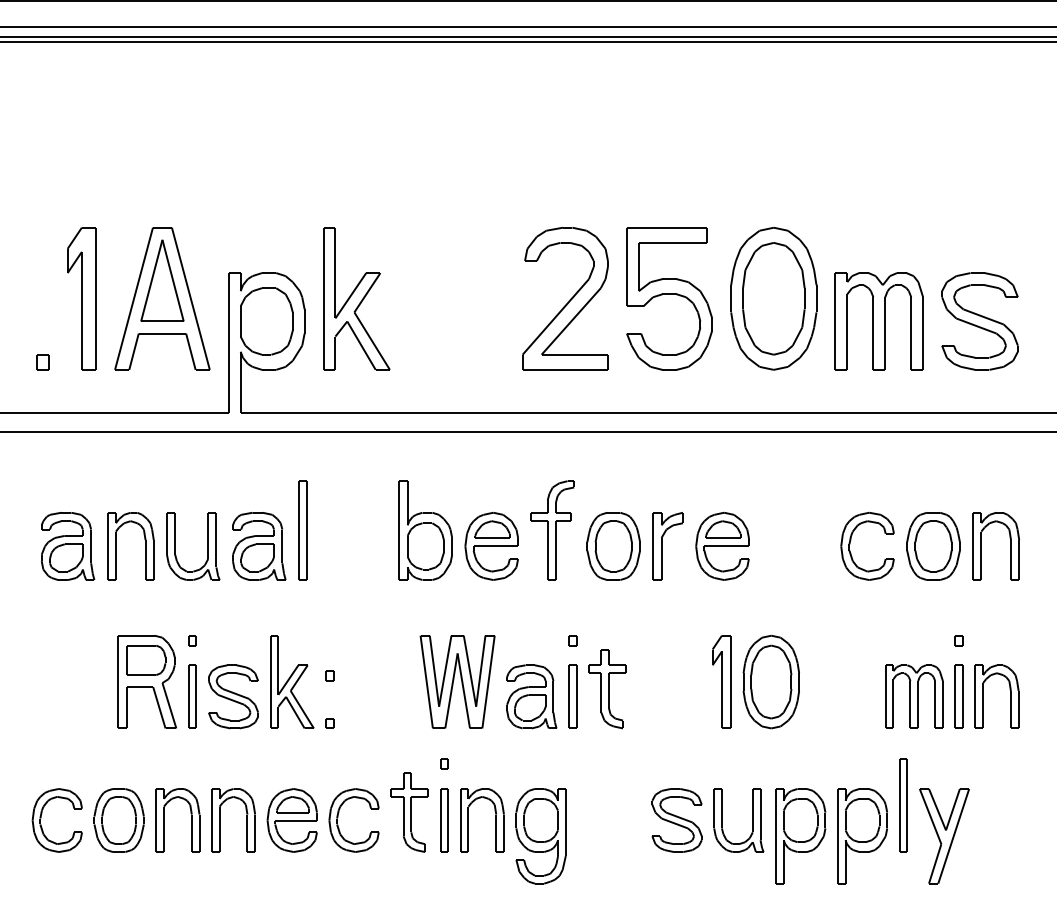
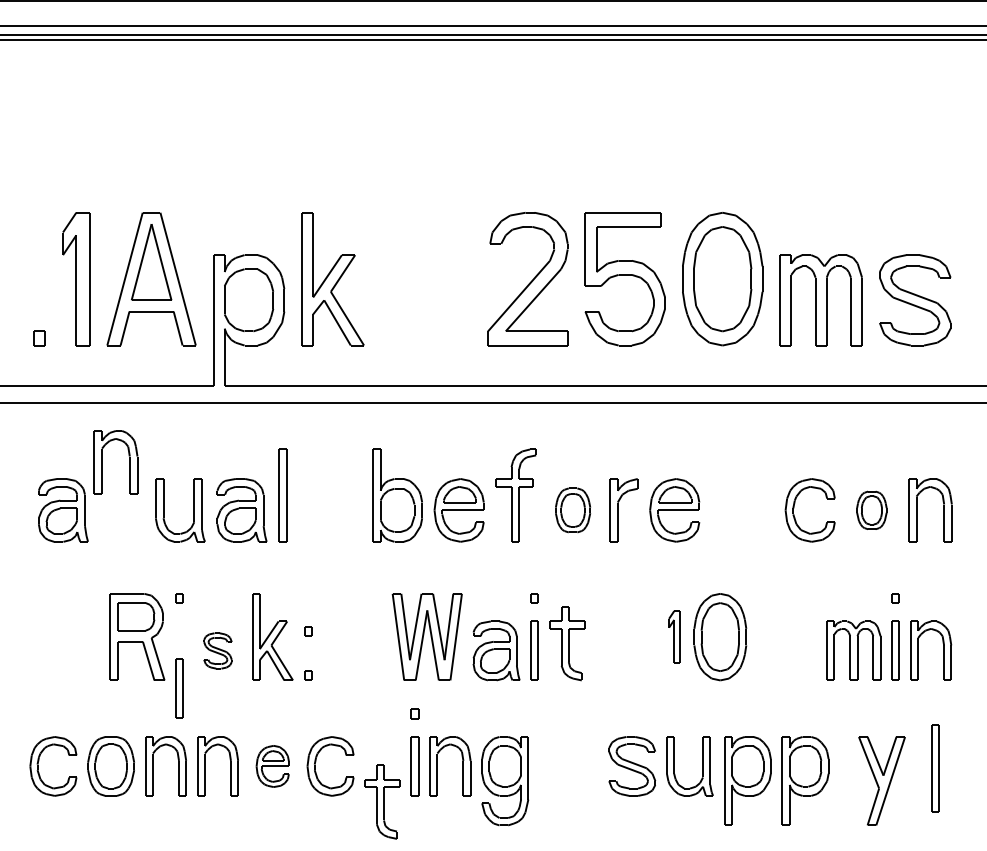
part: (116, 546) -> (102, 462), moved
part: (613, 546) -> (572, 510), size x0.7
part: (933, 546) -> (871, 510), size x0.6
part: (722, 681) -> (674, 636), size x0.6
part: (192, 696) -> (179, 688), moved
part: (233, 696) -> (217, 650), size x0.6
part: (903, 805) -> (935, 768), moved
part: (409, 812) -> (382, 801), moved
part: (291, 820) -> (272, 766), size x0.7

